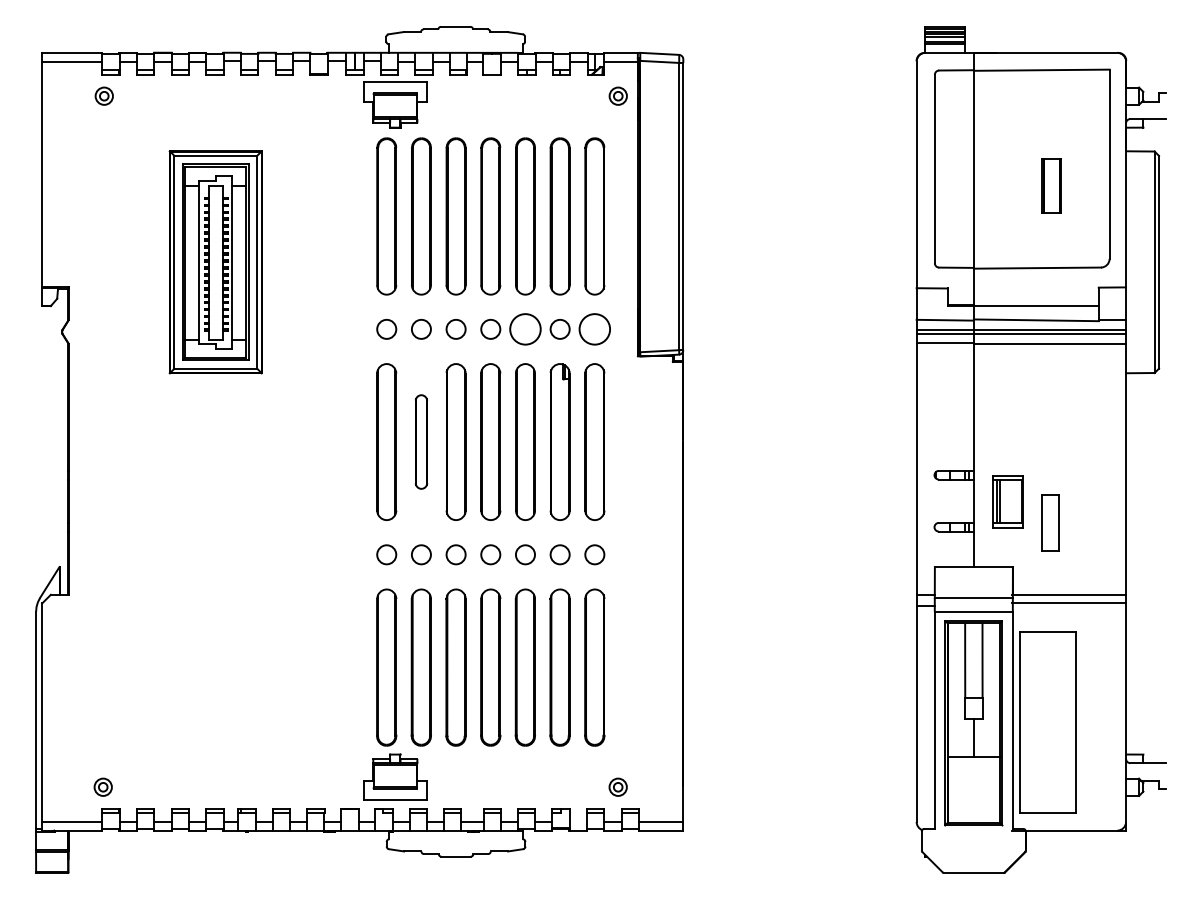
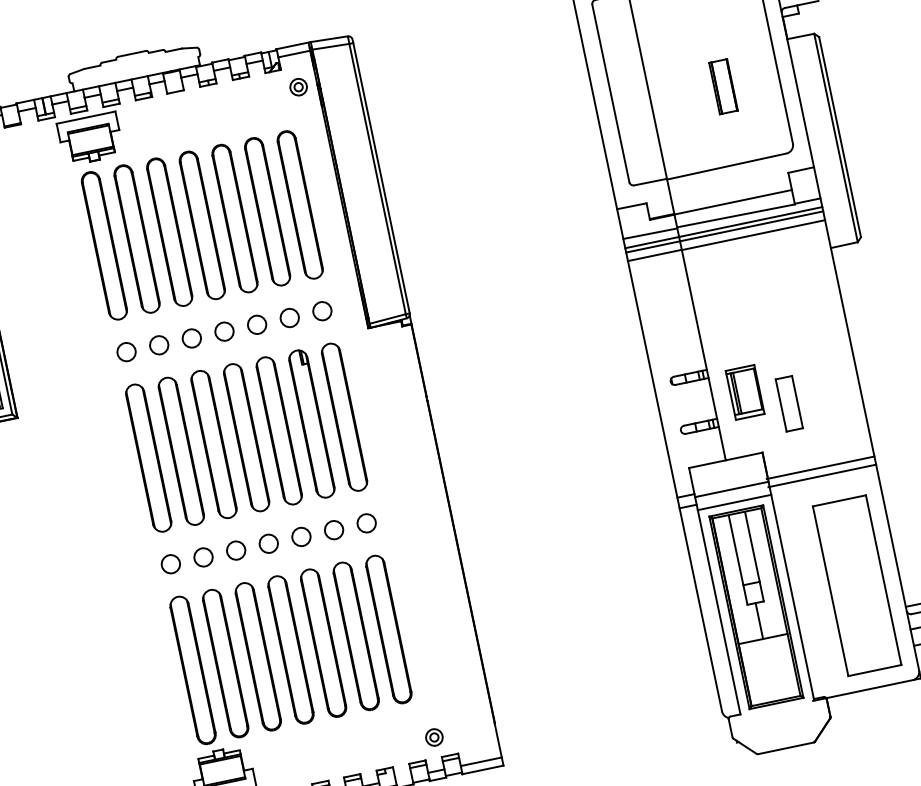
circle: (525, 328) -> (256, 324), size x0.62
circle: (594, 328) -> (321, 310), size x0.62
part: (421, 441) -> (181, 450), size x1.67
part: (1047, 722) -> (856, 585), moved

